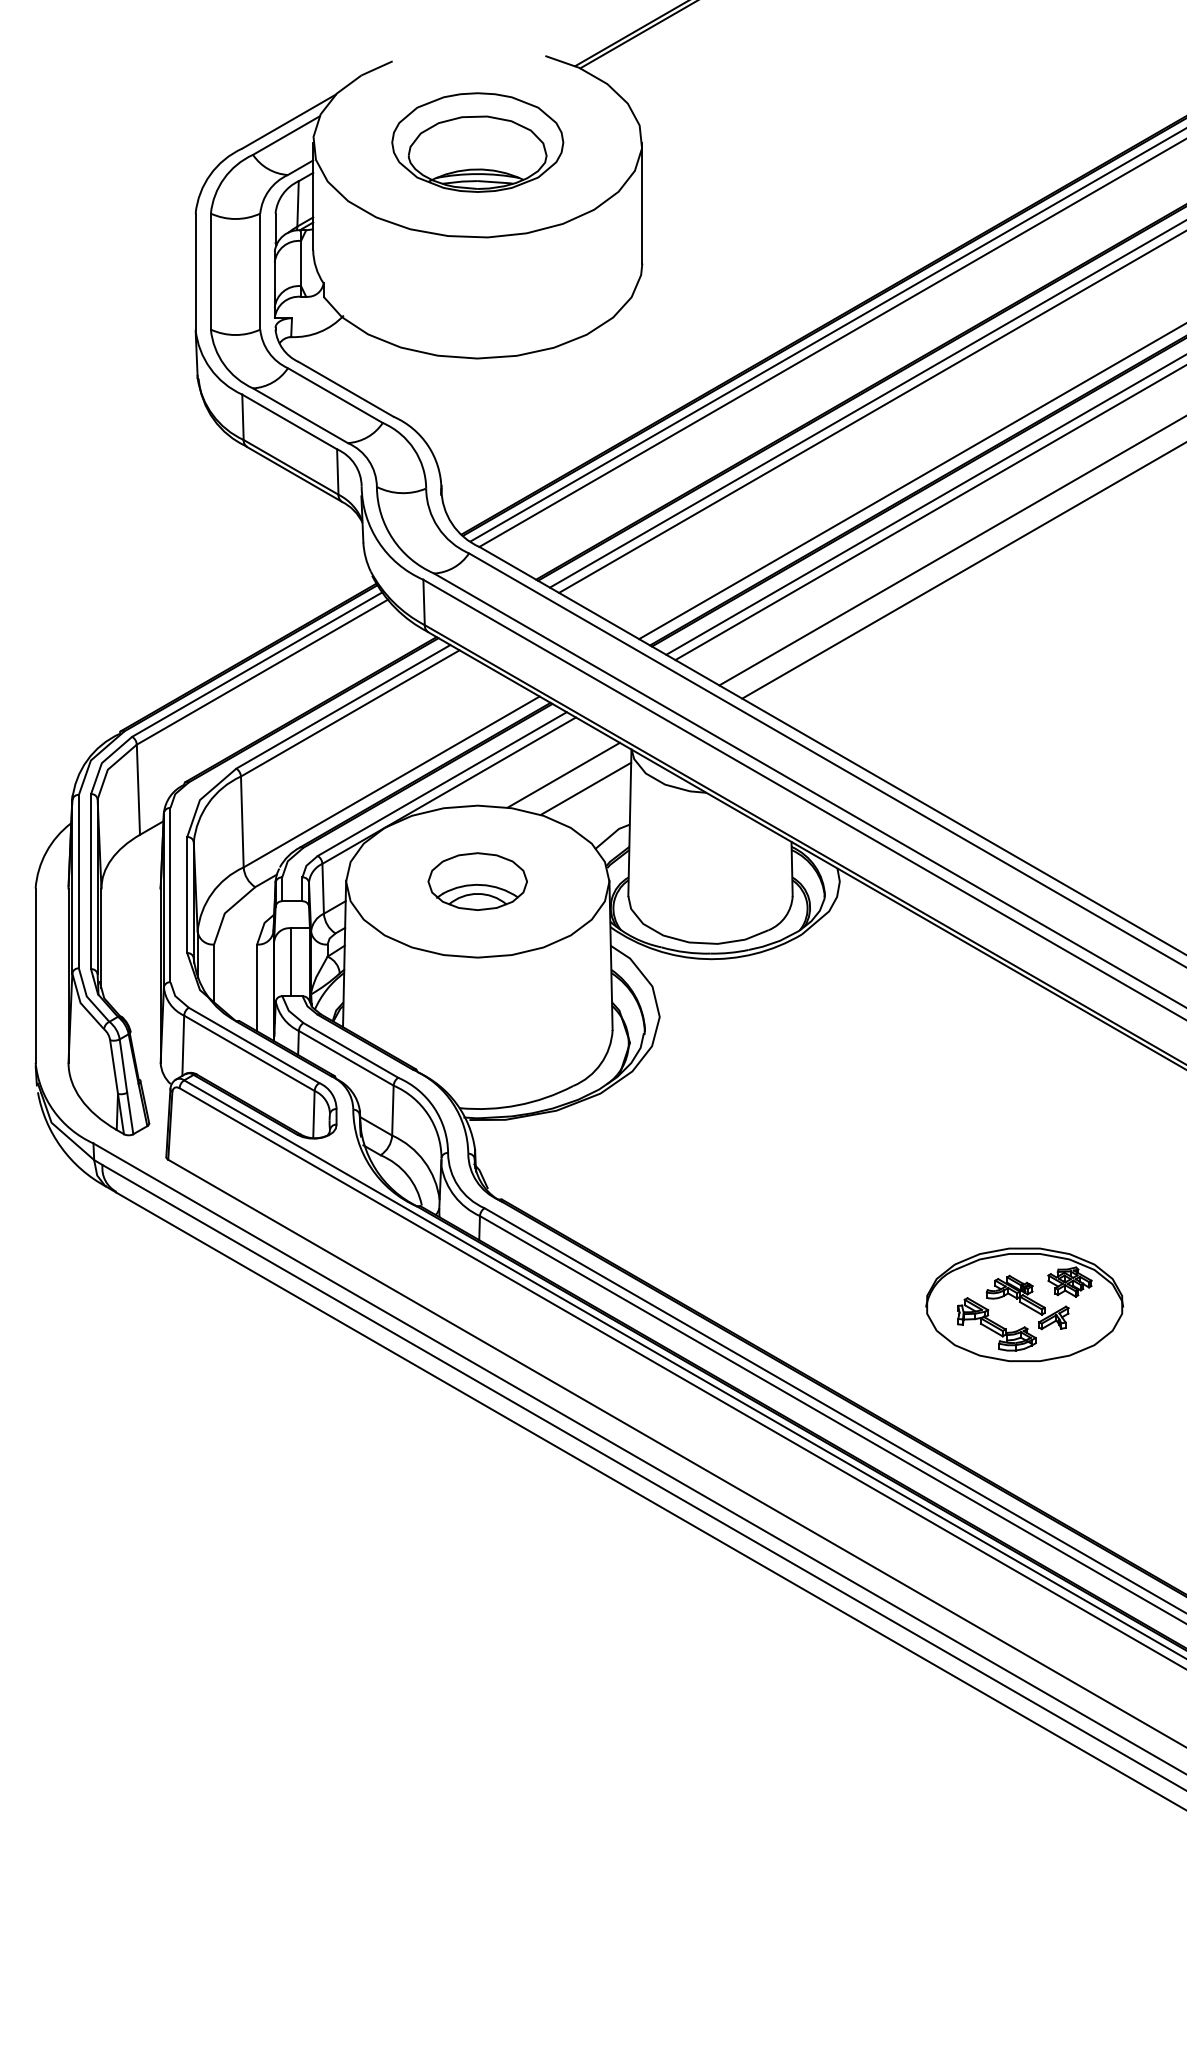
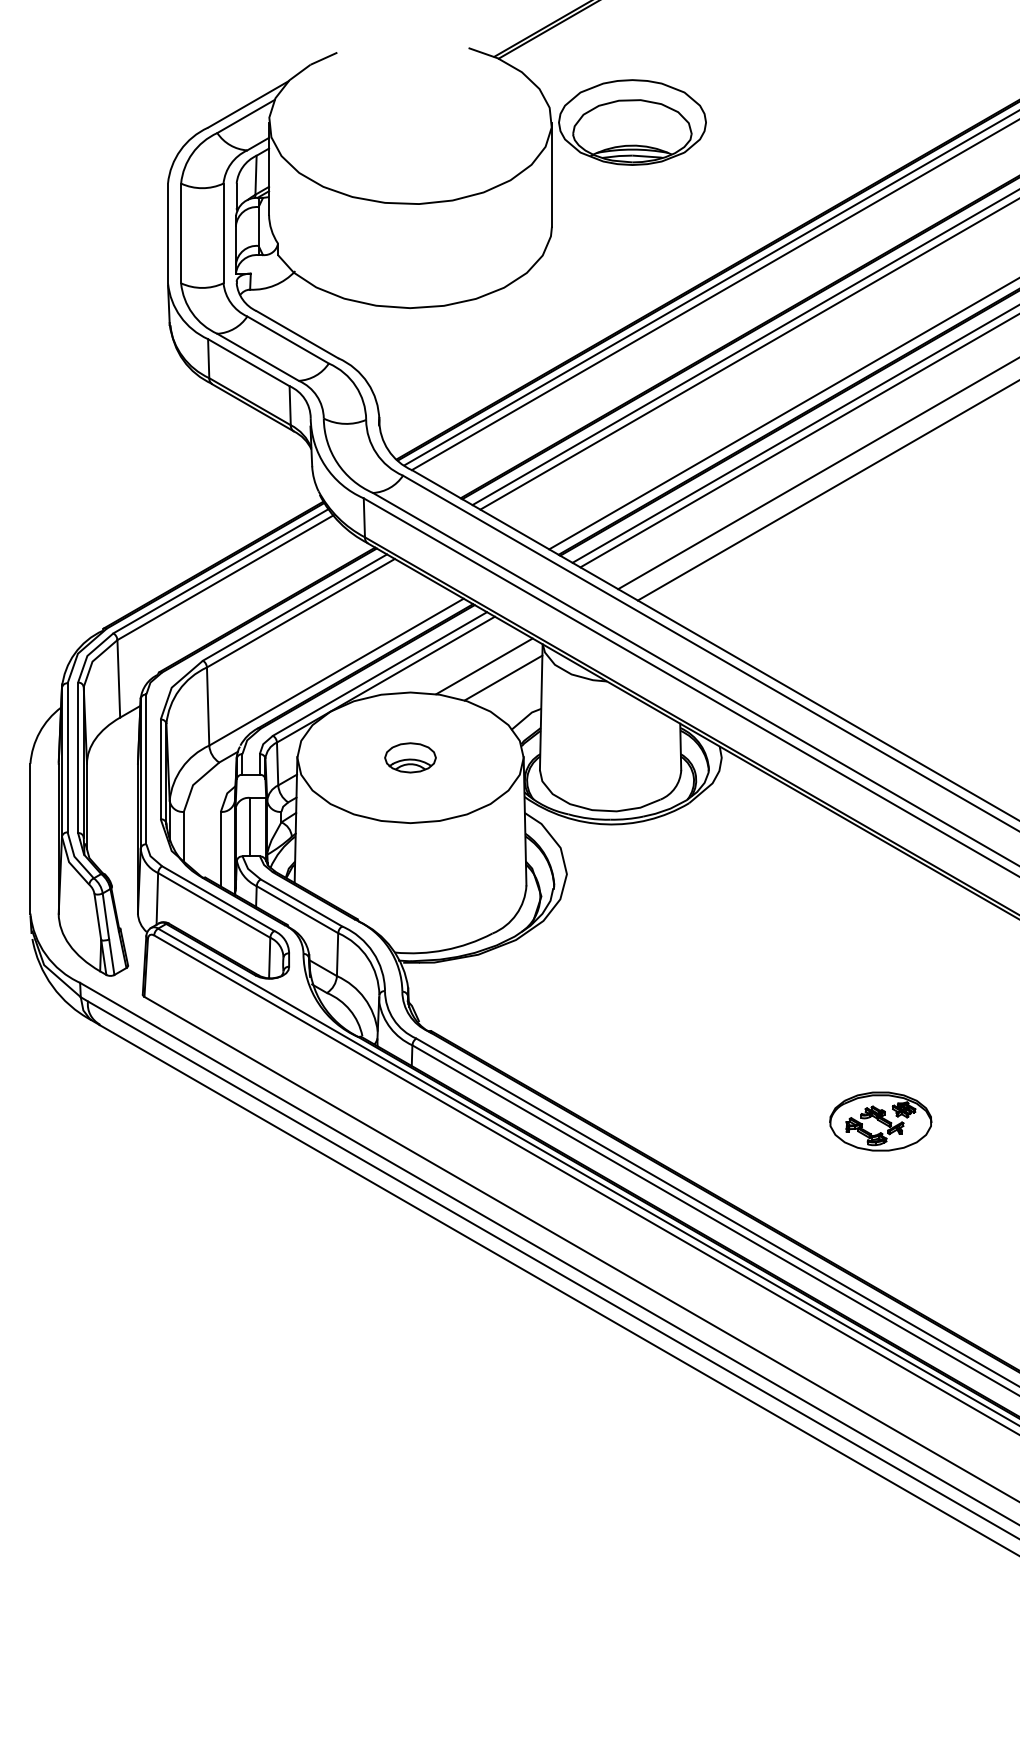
part: (477, 142) -> (632, 122), moved
part: (477, 881) -> (410, 757), size x0.6
part: (1024, 1304) -> (880, 1121), size x0.6

